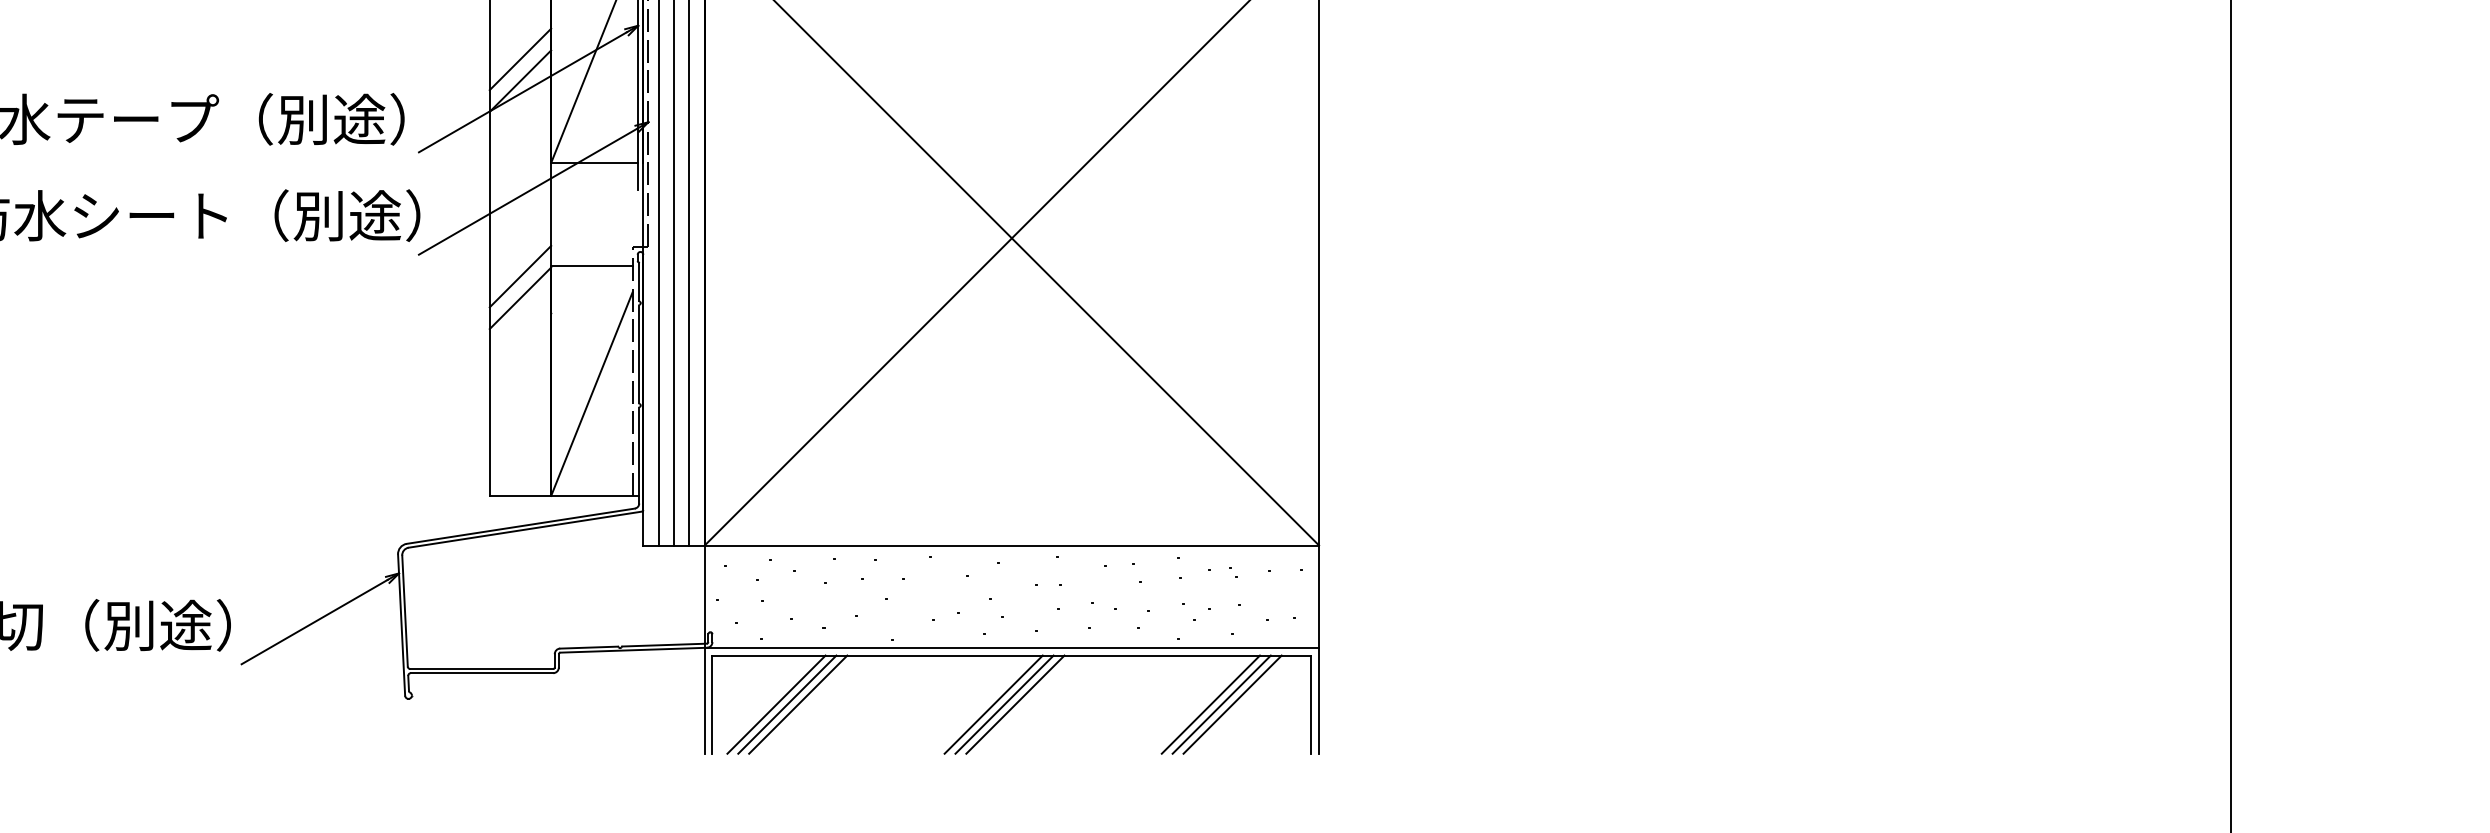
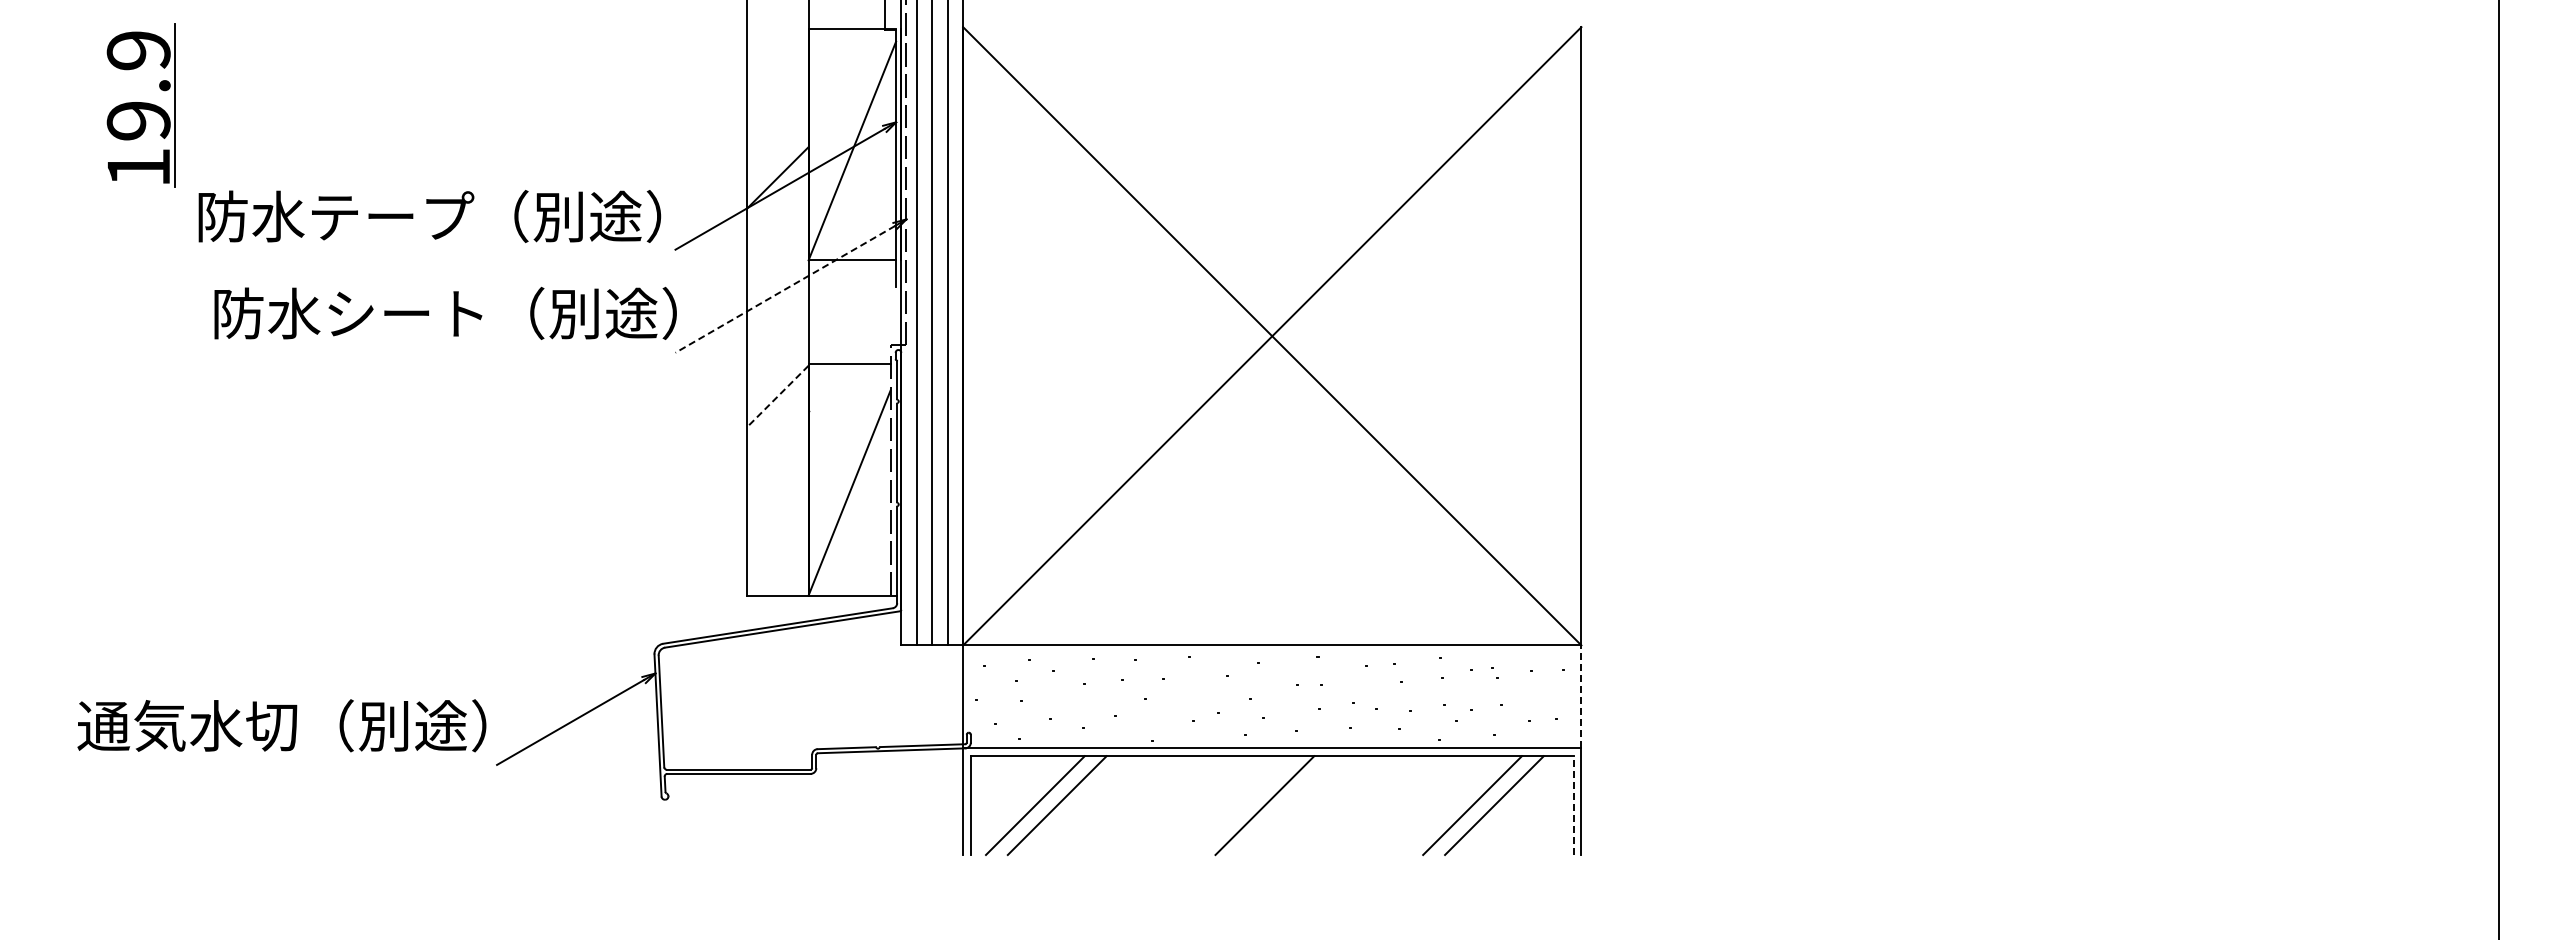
line: (520, 59) -> (777, 156), removed
line: (528, 191) -> (785, 289), solid -> dashed
line: (520, 276) -> (777, 374), removed
line: (520, 298) -> (777, 396), solid -> dashed
line: (1319, 596) -> (1581, 696), solid -> dashed
line: (786, 704) -> (1045, 805), removed
line: (993, 704) -> (1253, 805), removed
line: (1015, 704) -> (1275, 805), removed
line: (1221, 704) -> (1483, 805), removed
line: (1311, 704) -> (1573, 805), solid -> dashed

